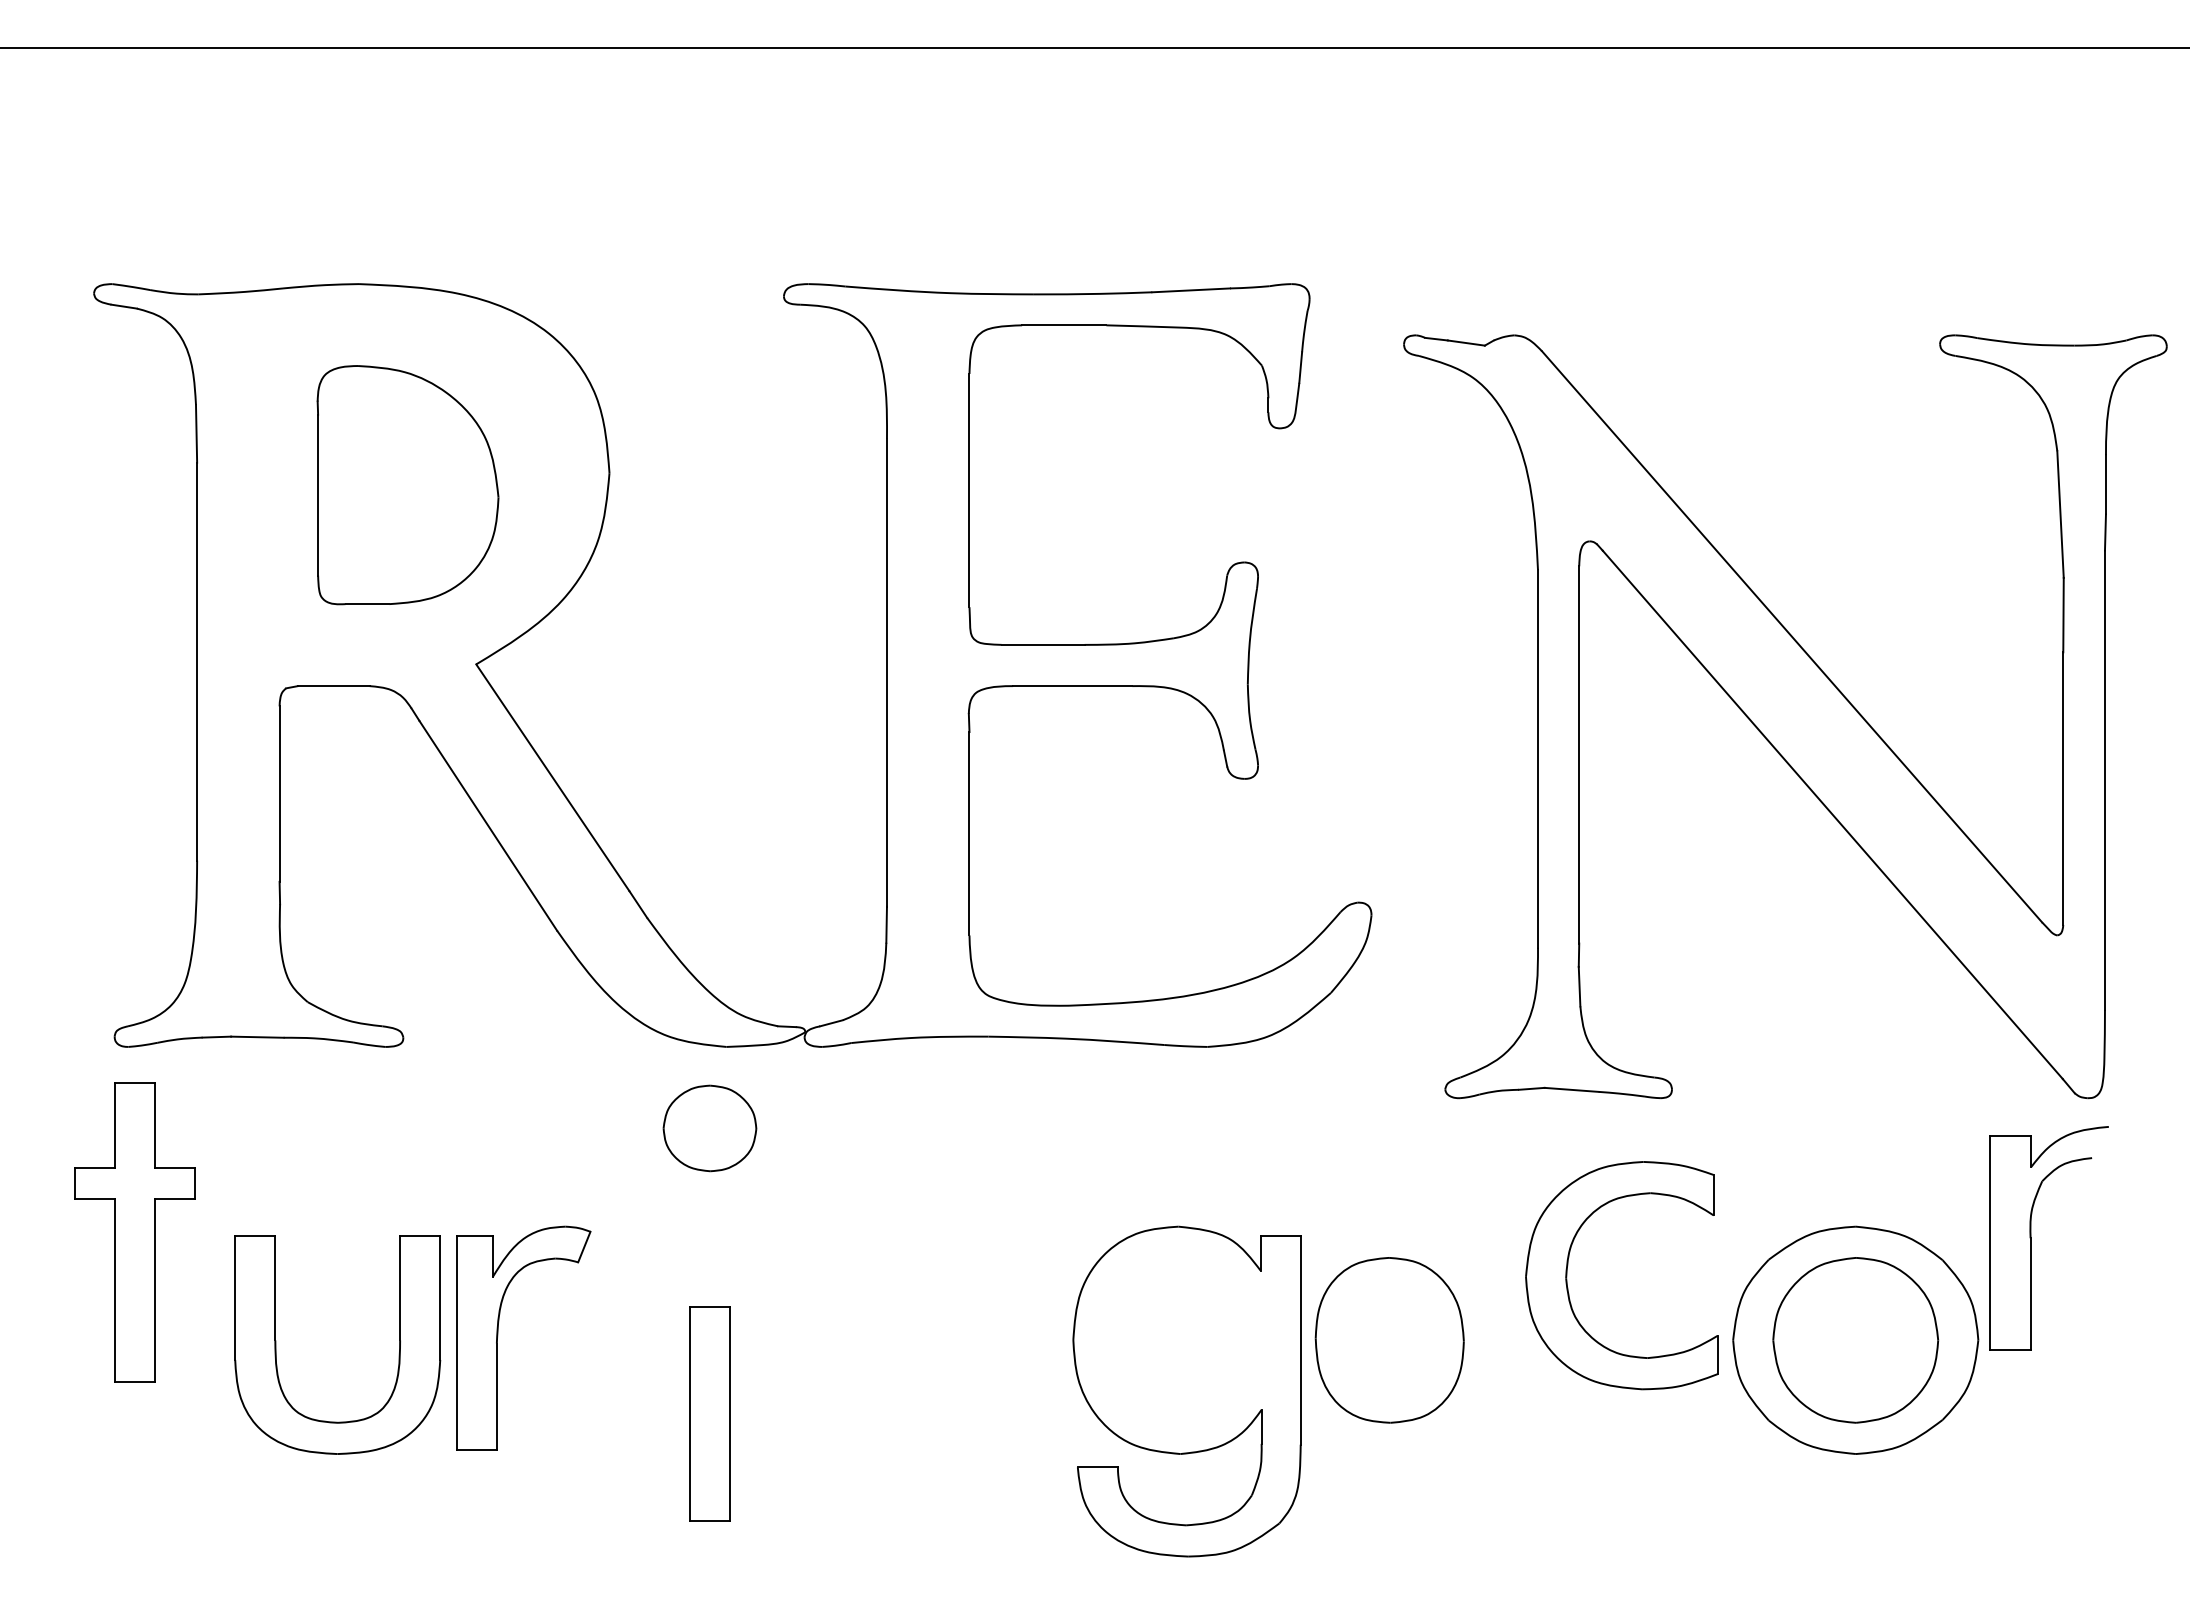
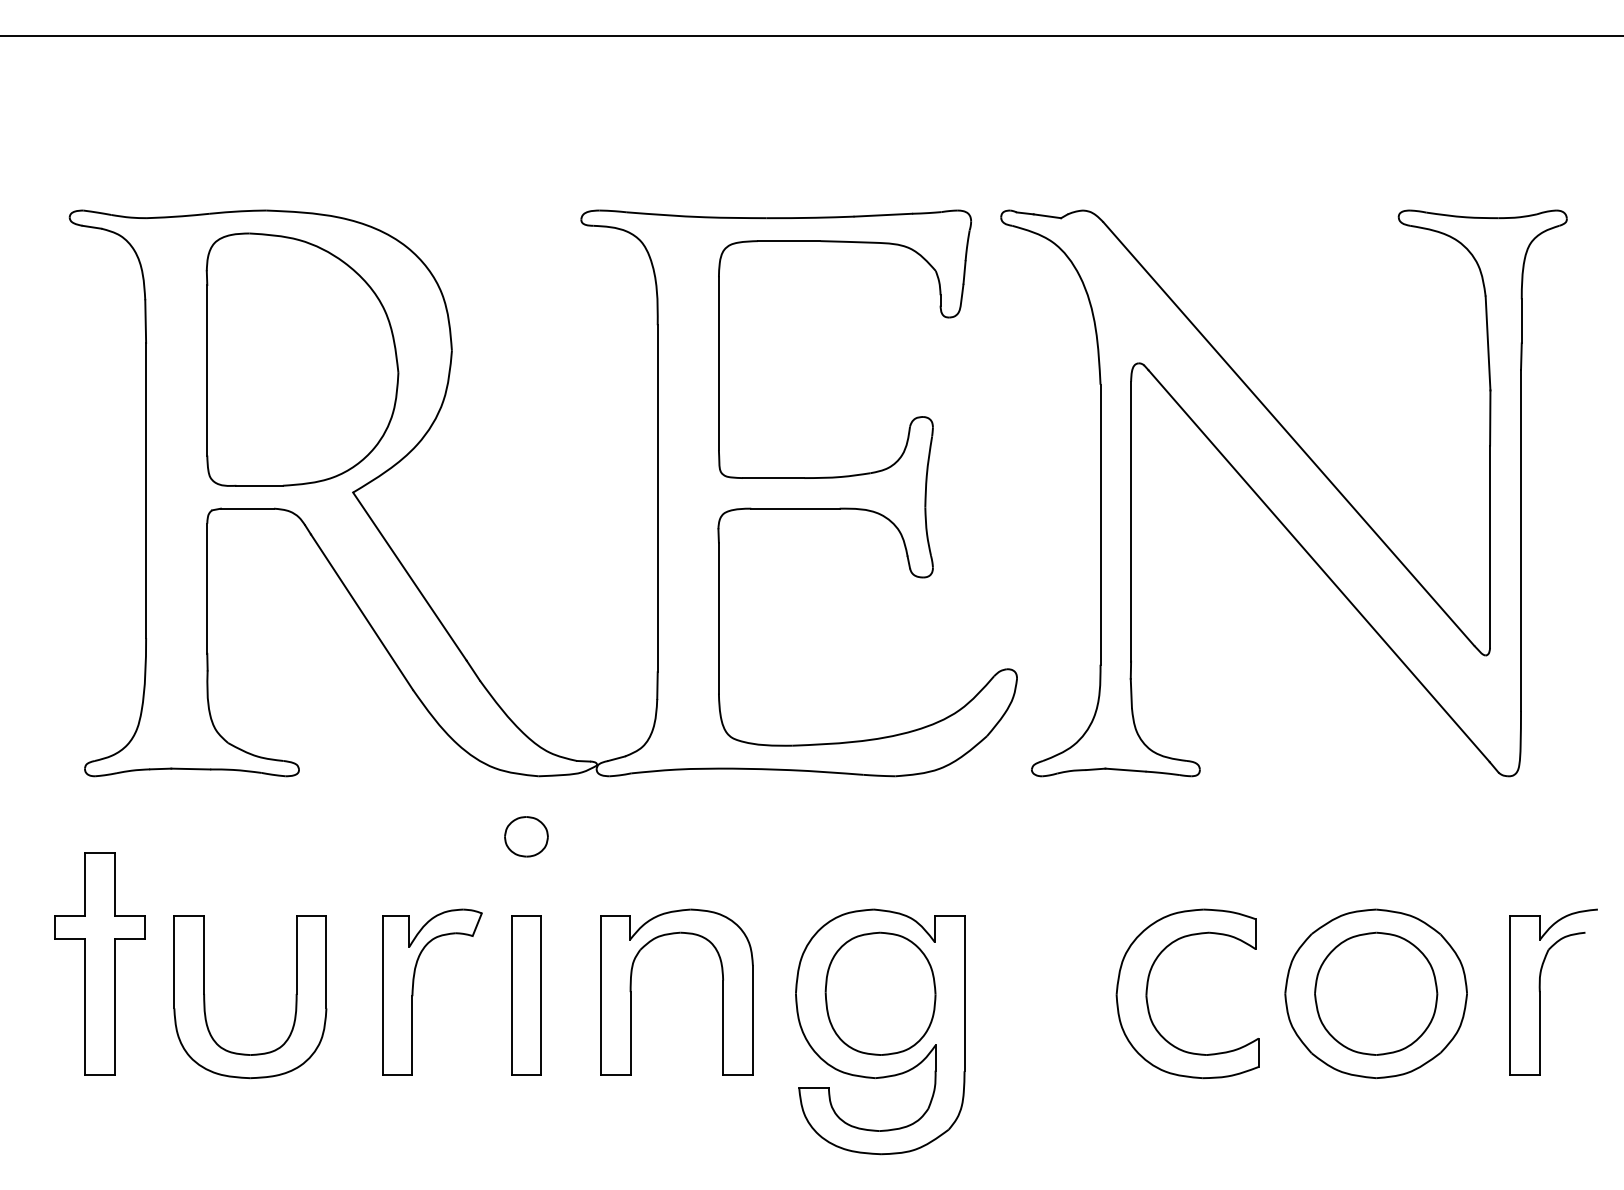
part: (407, 484) -> (302, 359), size x1.43
part: (1784, 716) -> (1283, 493), moved
part: (710, 1128) -> (526, 836), size x0.62
part: (134, 1231) -> (99, 963), moved
part: (2031, 1237) -> (1540, 991), moved
part: (1568, 1265) -> (1148, 986), moved
part: (498, 1337) -> (413, 991), moved
part: (851, 1337) -> (631, 991), added
part: (1389, 1339) -> (880, 993), moved
part: (710, 1413) -> (526, 995), moved

